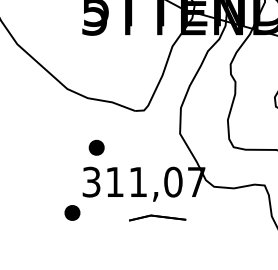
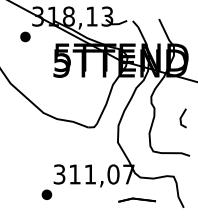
part: (96, 147) -> (62, 151), removed
part: (156, 217) -> (136, 199), moved

